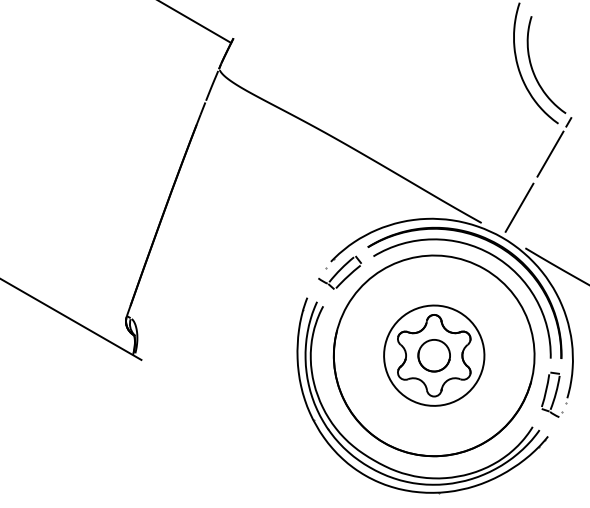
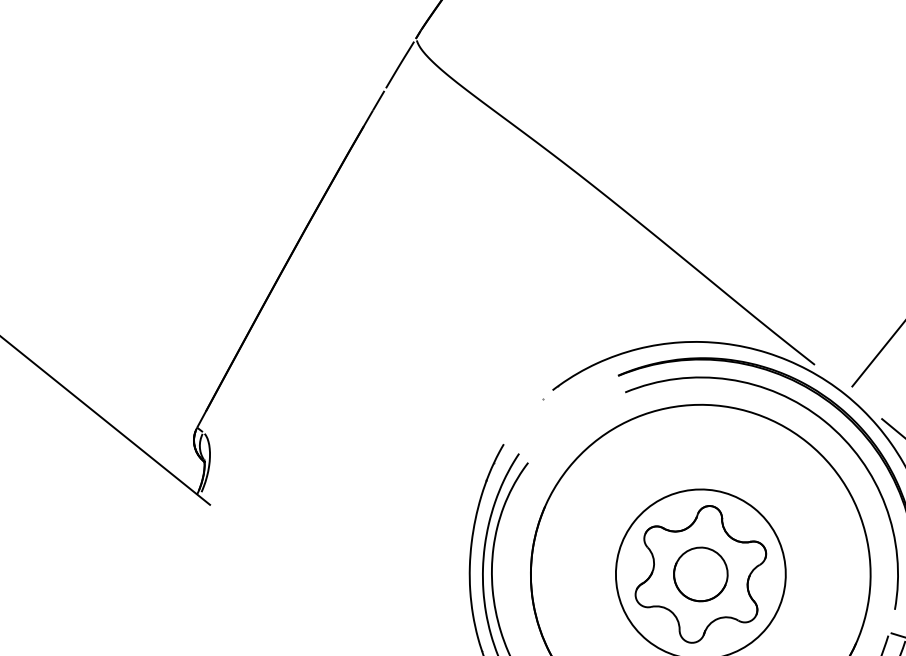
part: (339, 272) -> (564, 410), removed

